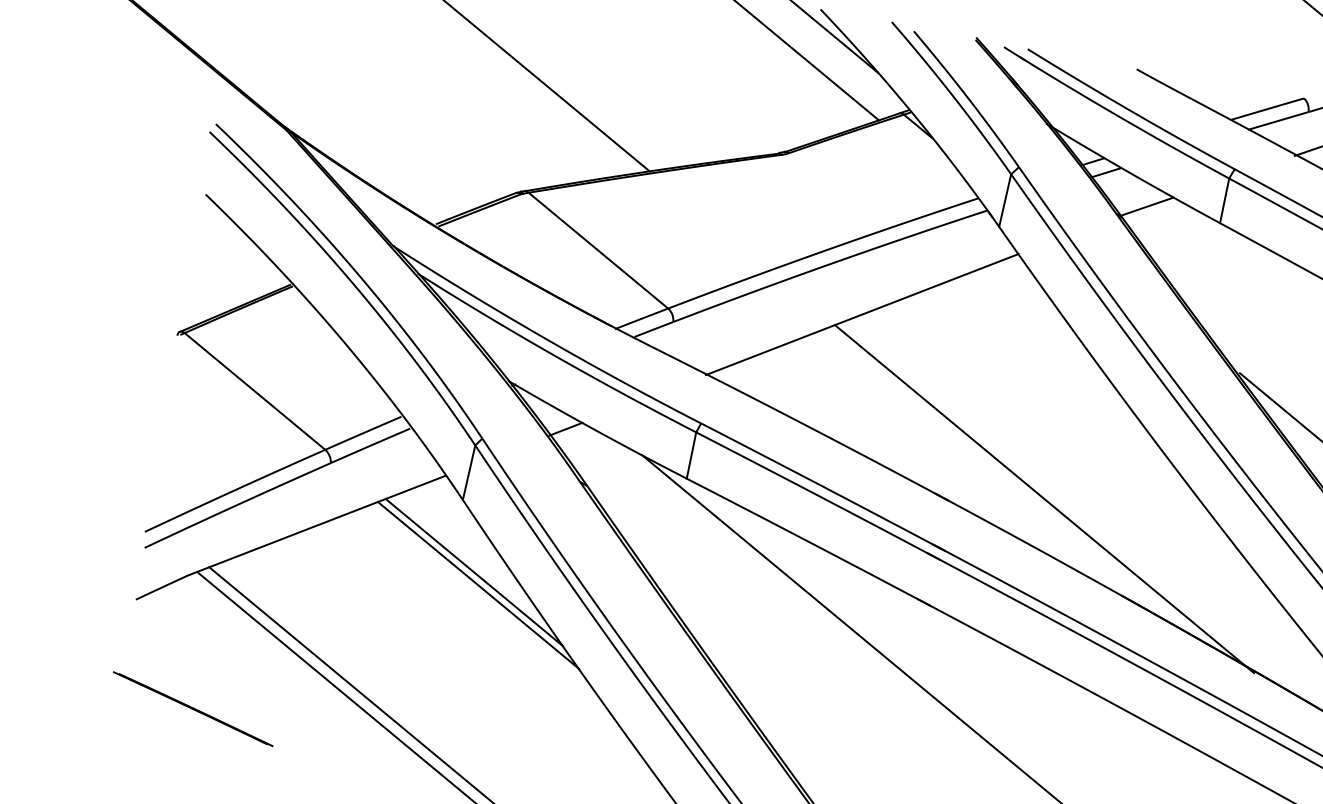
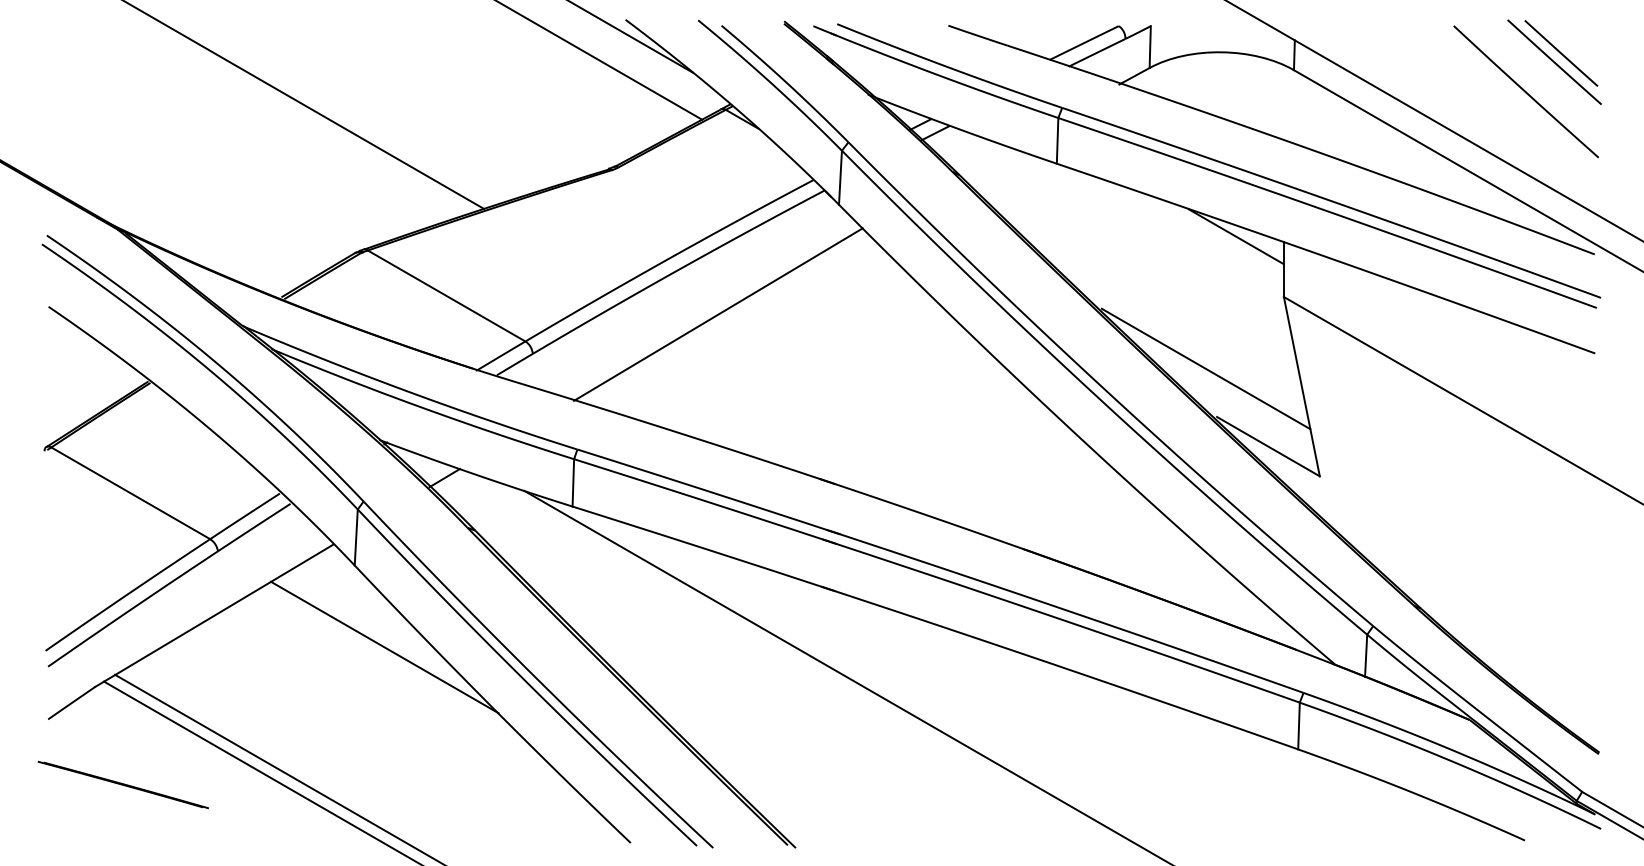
line: (1147, 206) -> (982, 159), removed
line: (1044, 498) -> (929, 465), removed
line: (474, 572) -> (378, 635), removed
line: (192, 708) -> (122, 784), moved

